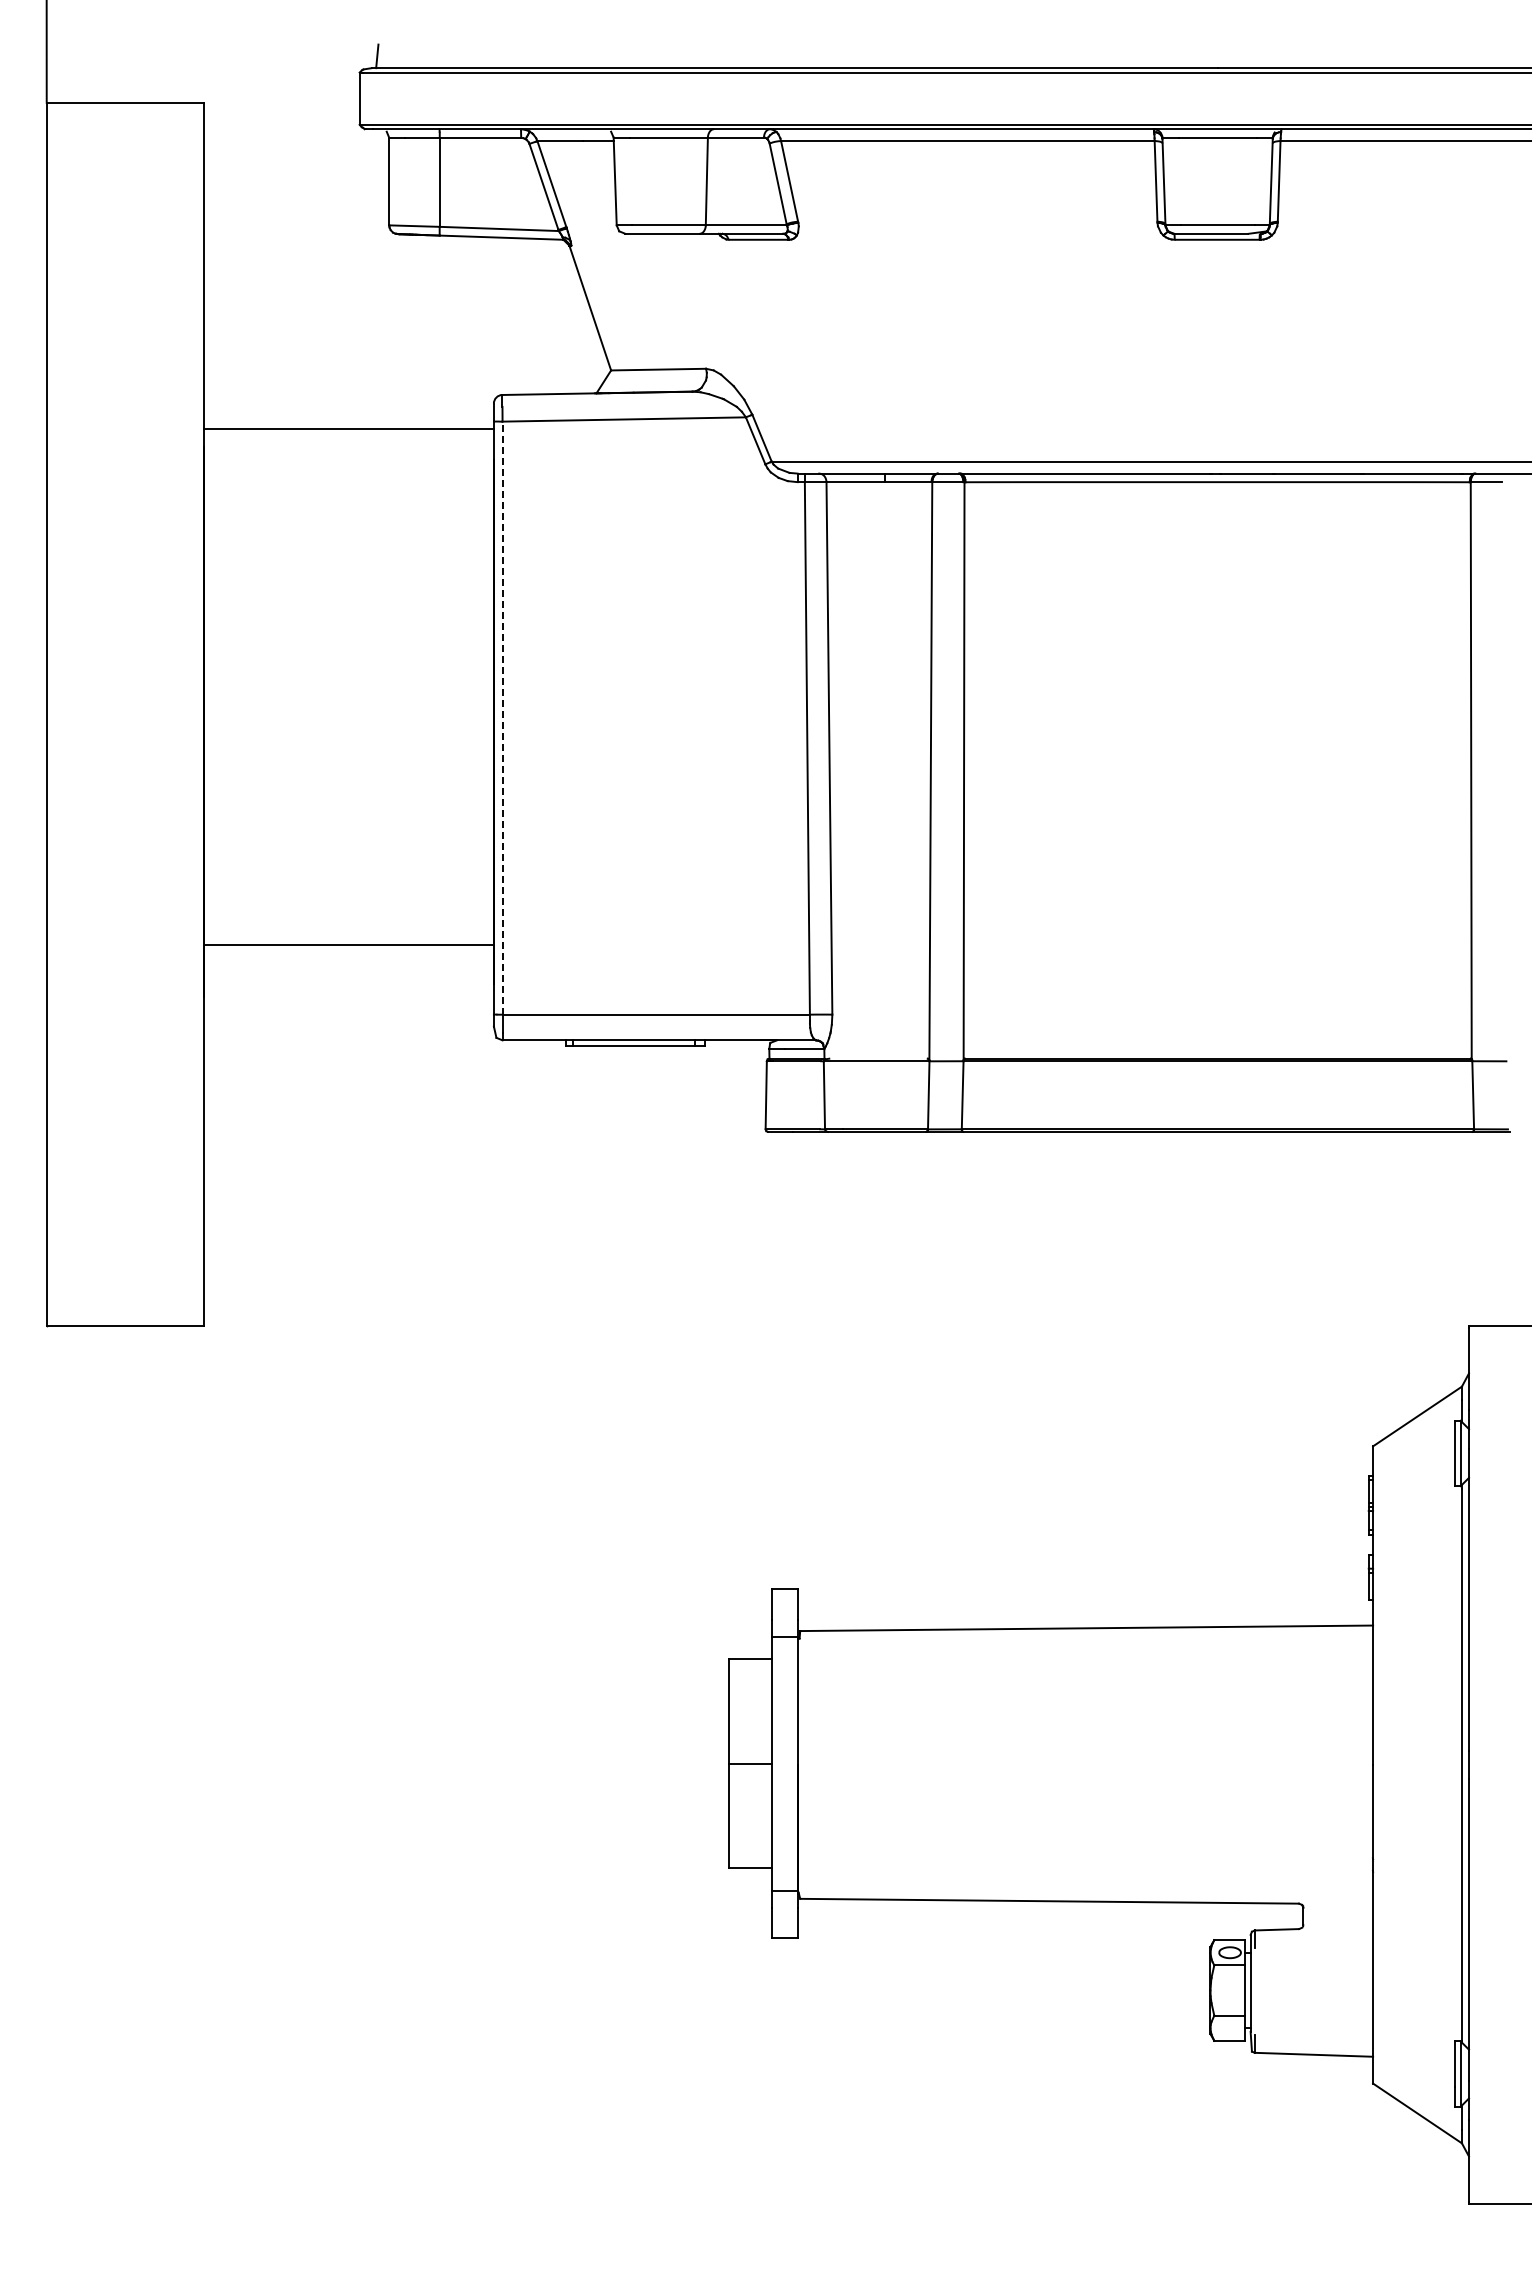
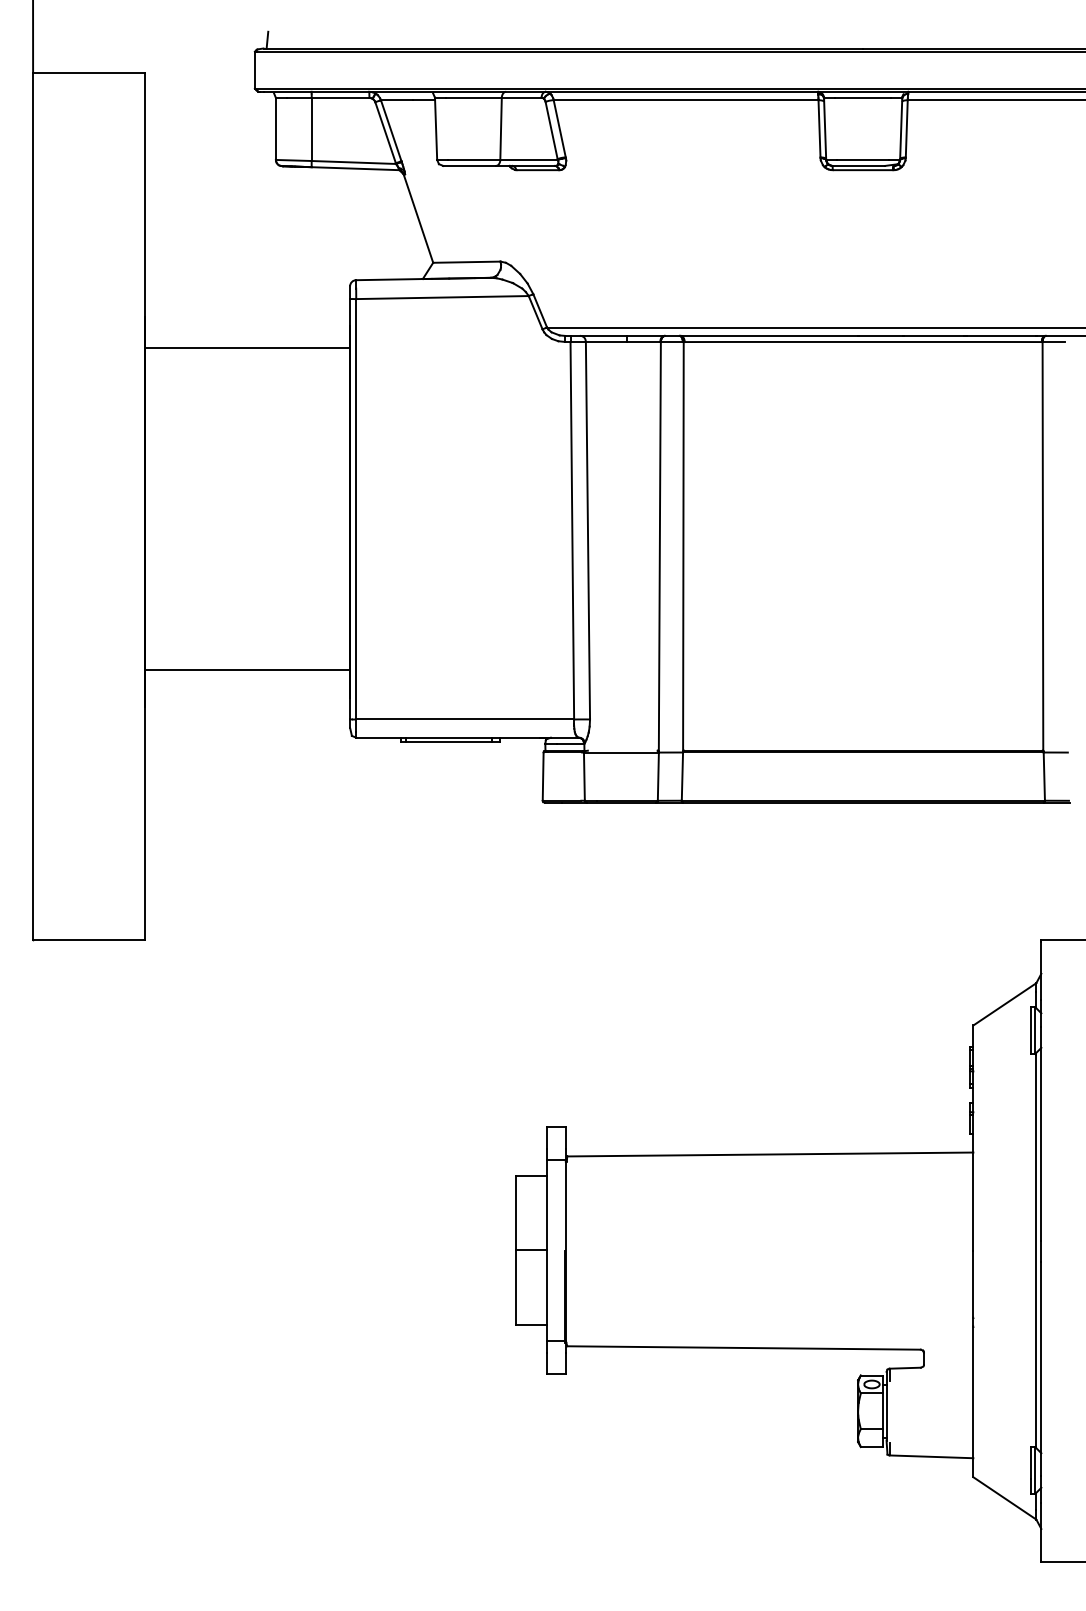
line: (348, 428) -> (247, 347), moved
line: (502, 718) -> (356, 509), dashed -> solid

